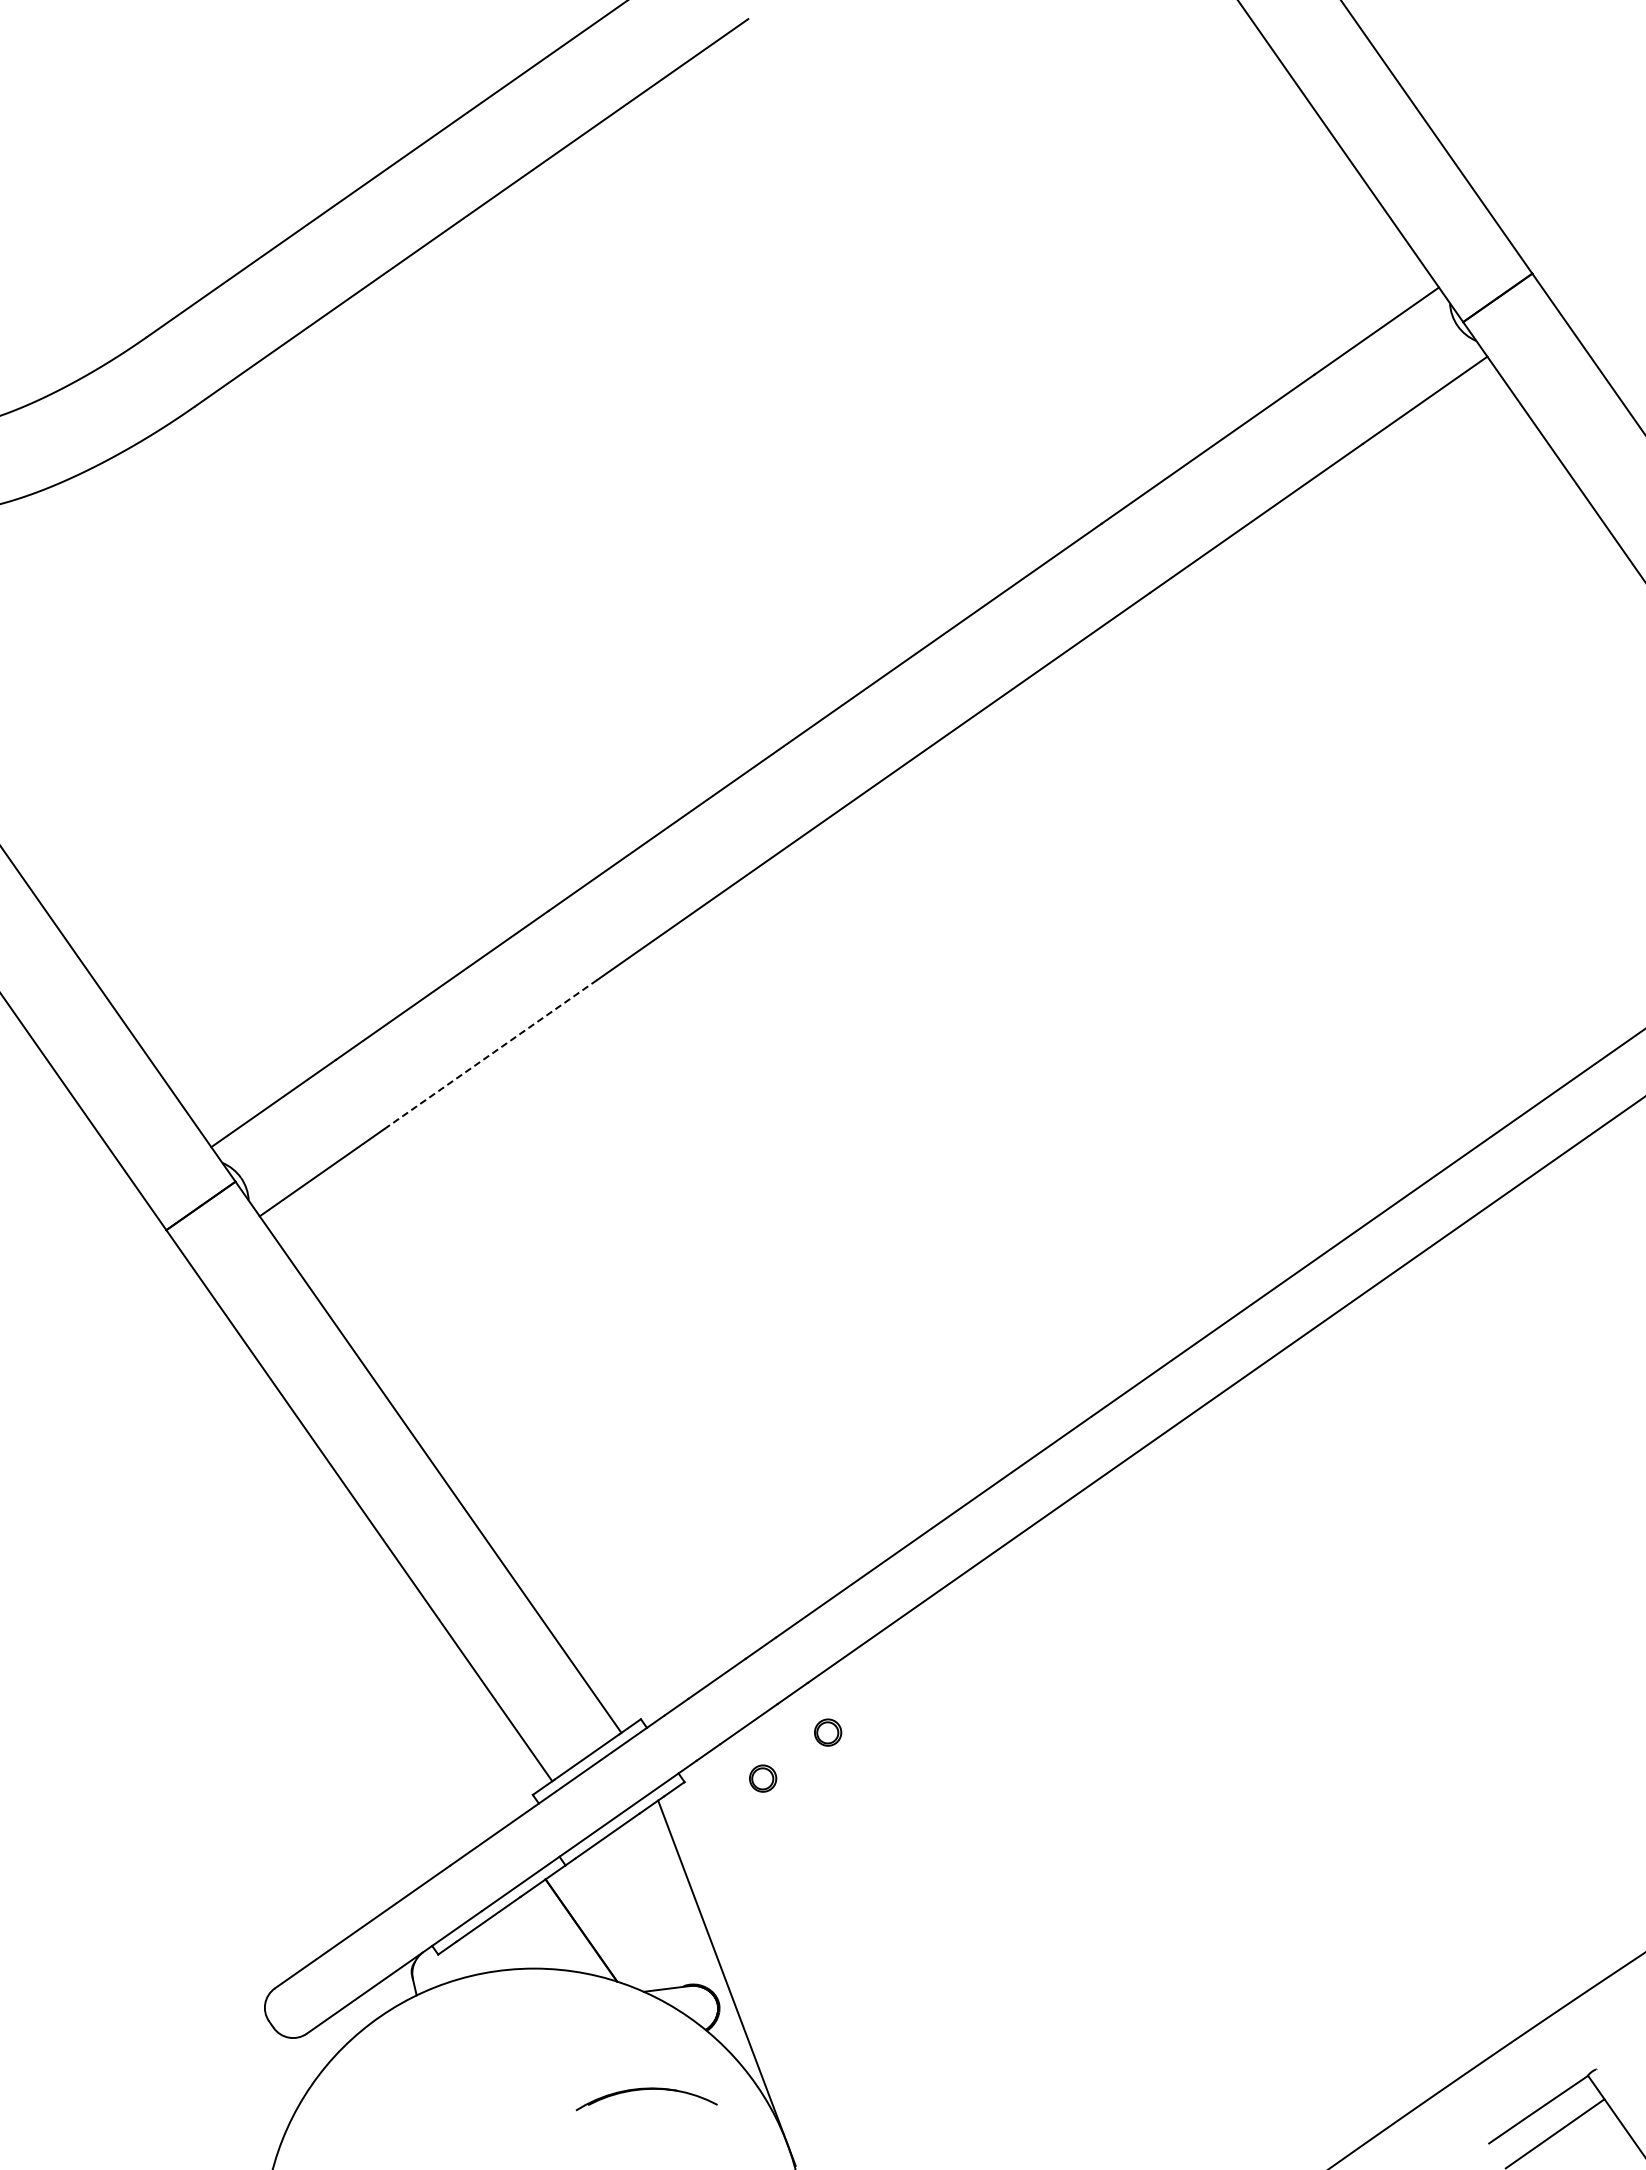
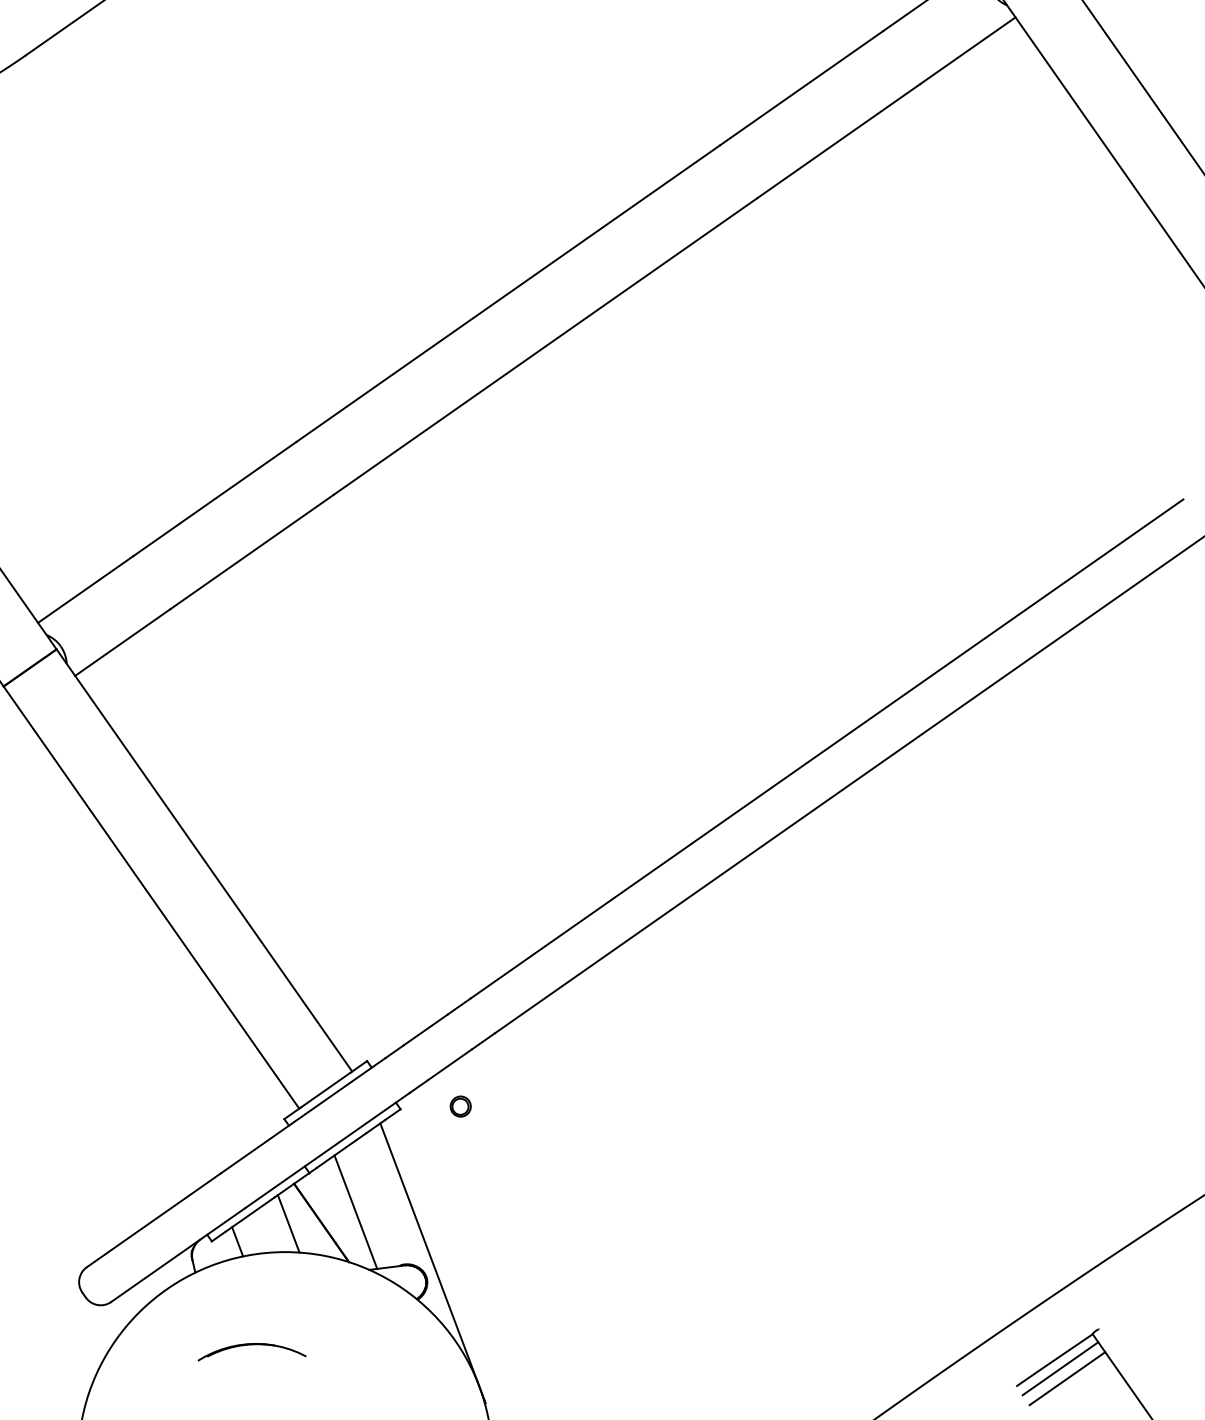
line: (490, 1054) -> (251, 551), dashed -> solid
part: (828, 1732) -> (510, 1071), removed
line: (626, 1916) -> (356, 1212), added
line: (538, 1931) -> (288, 1223), added
line: (471, 1955) -> (237, 1242), added
part: (644, 2090) -> (250, 1345), moved
line: (1545, 2120) -> (1060, 1368), added

